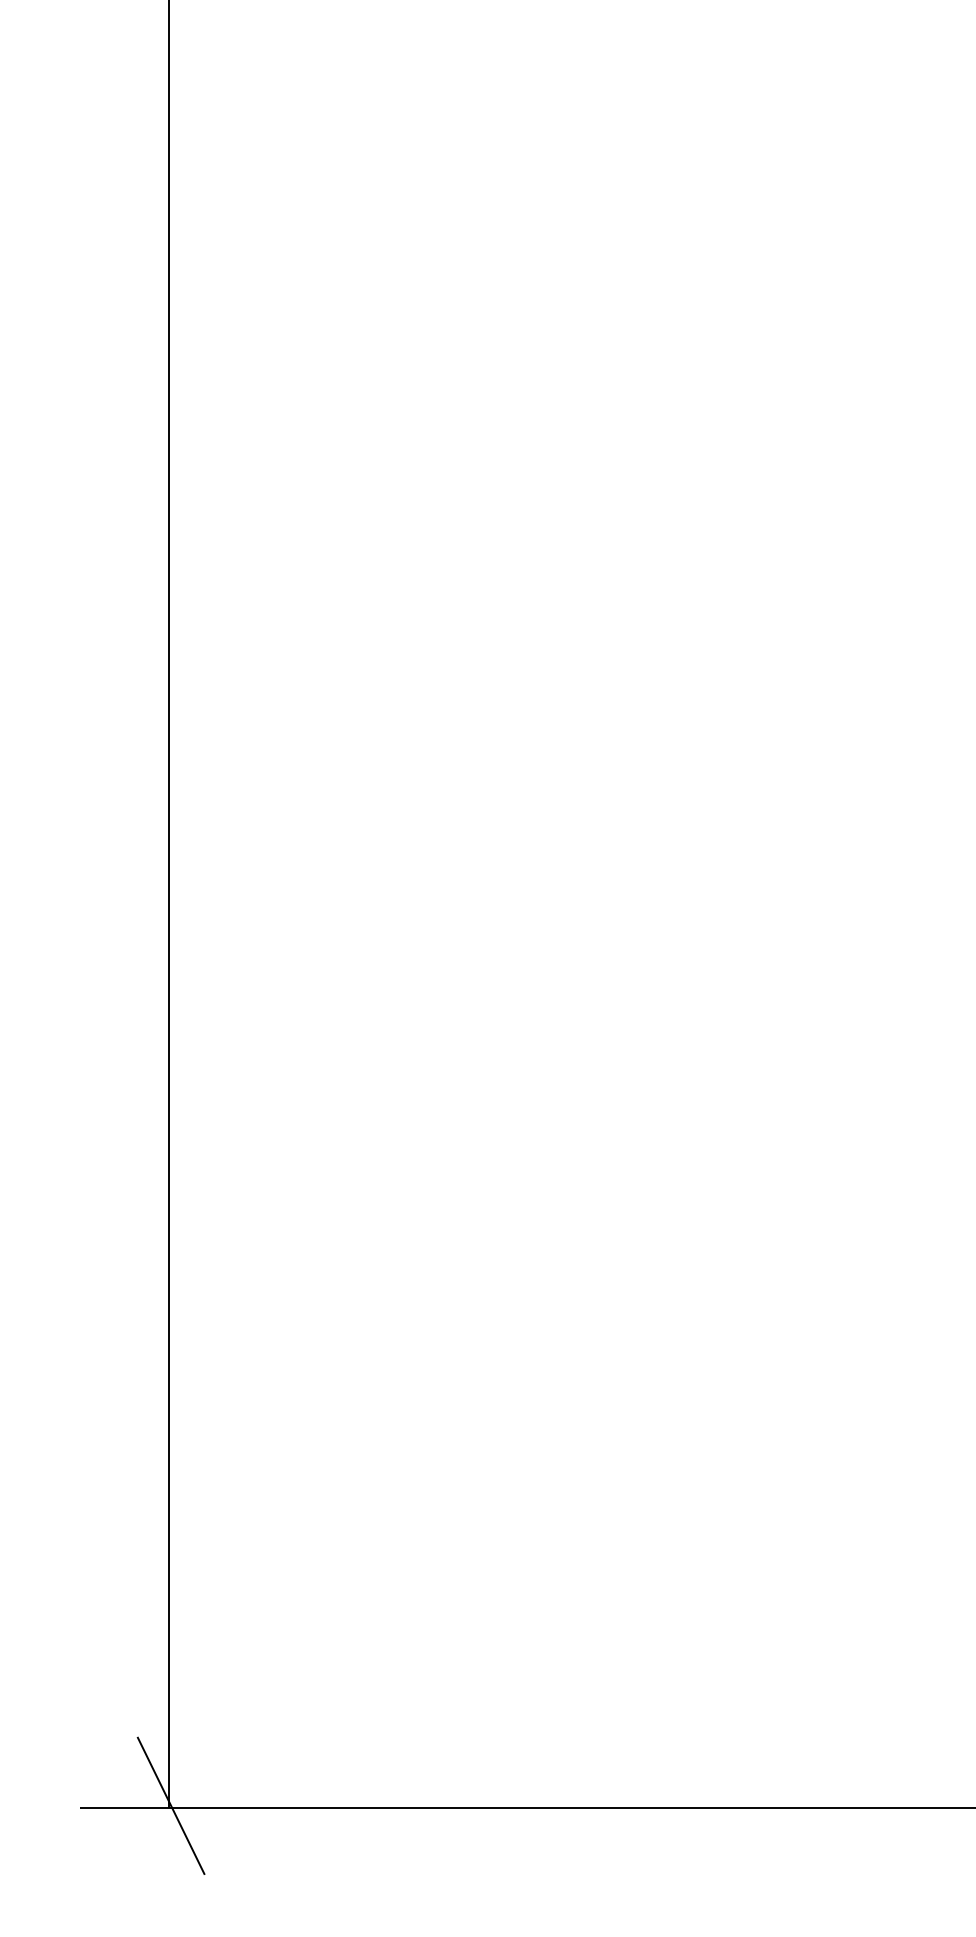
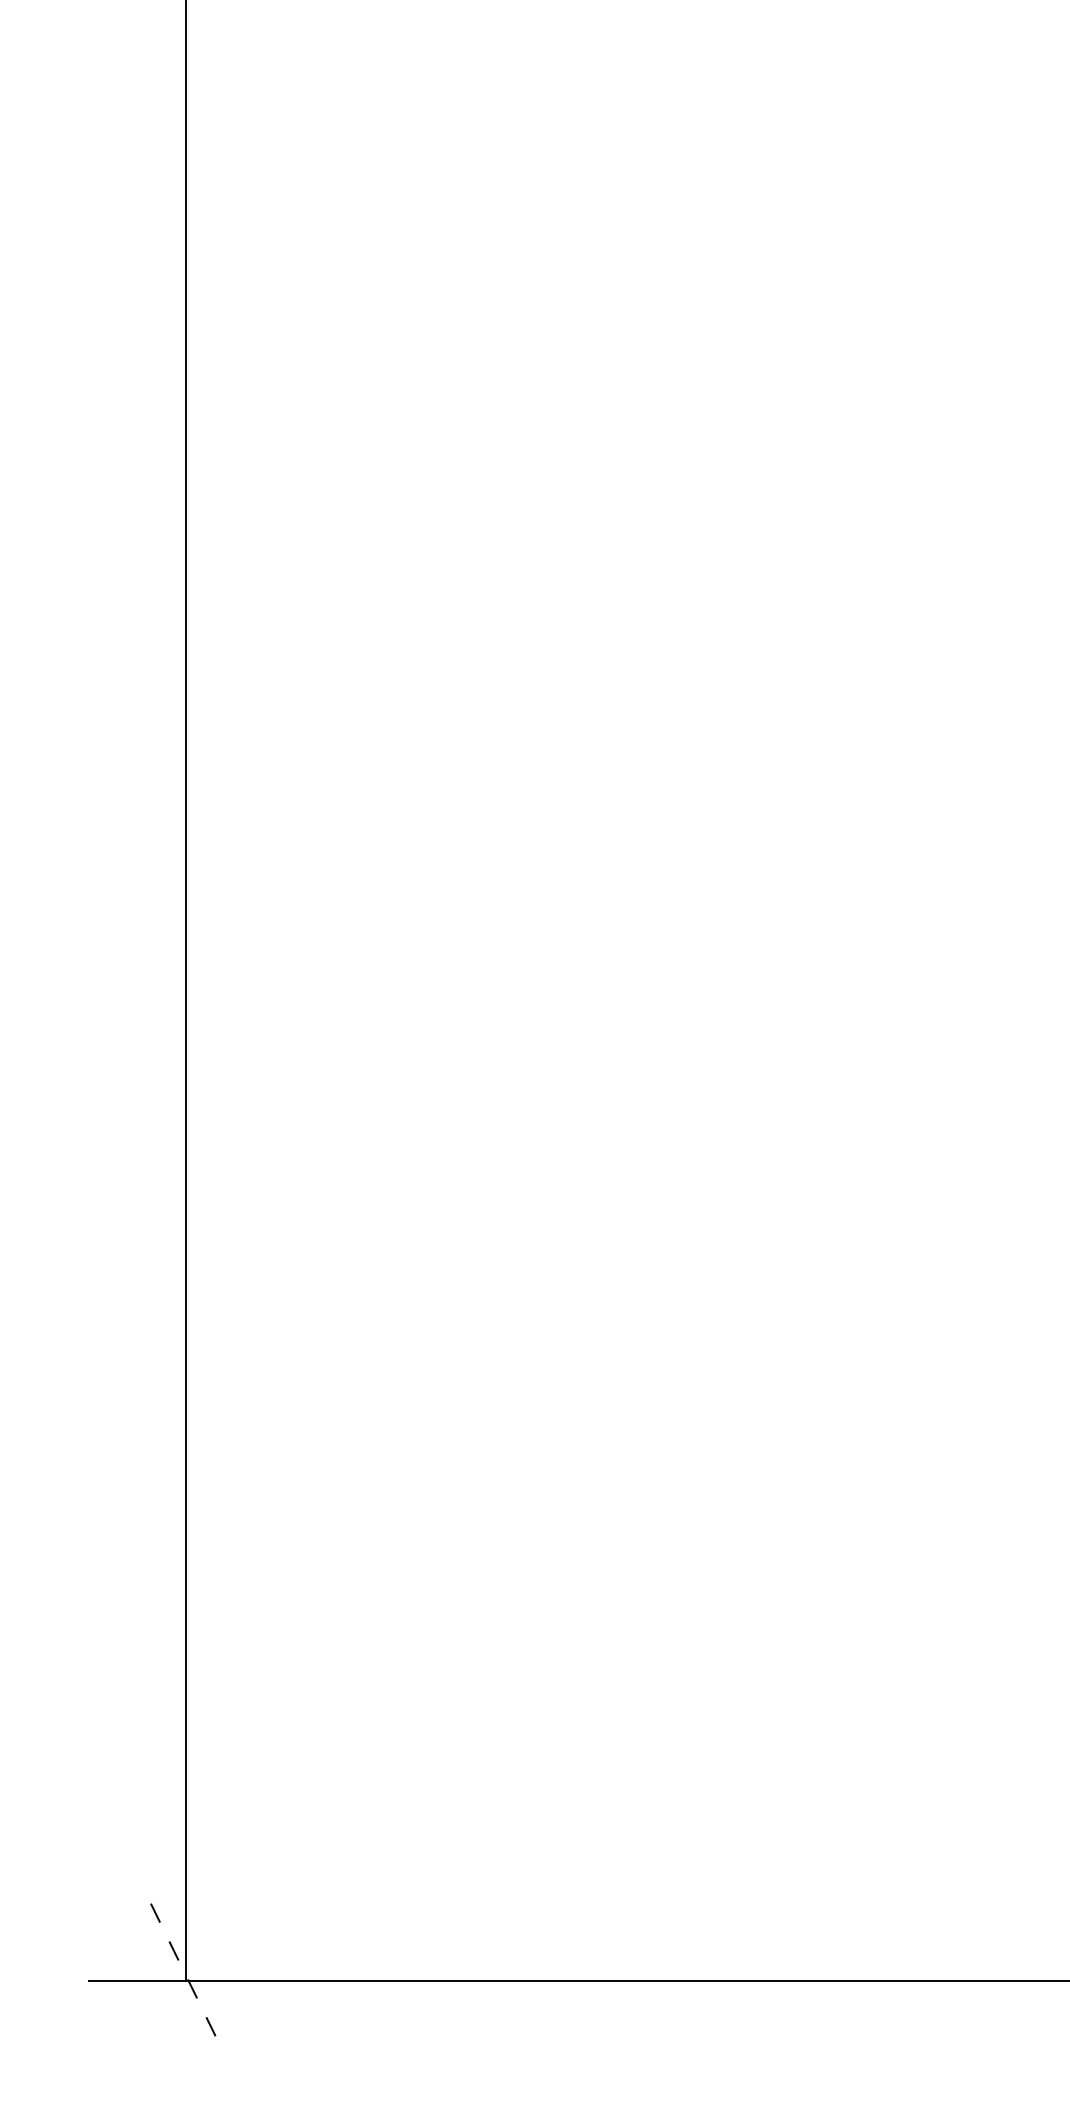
line: (171, 1805) -> (188, 1978), solid -> dashed

